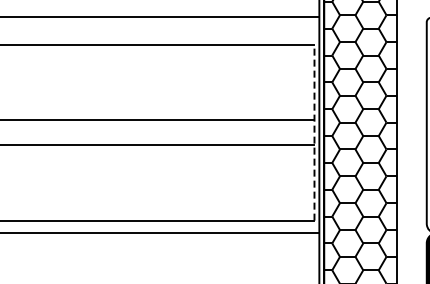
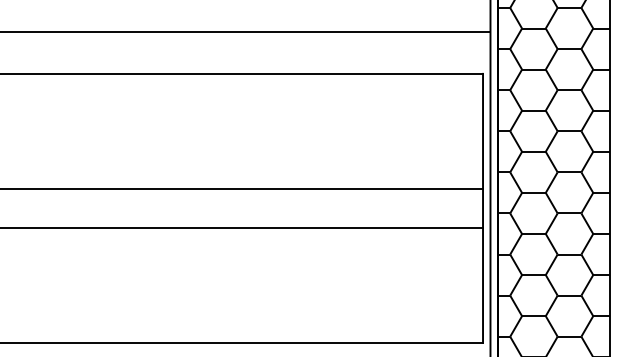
line: (314, 132) -> (483, 207), dashed -> solid

